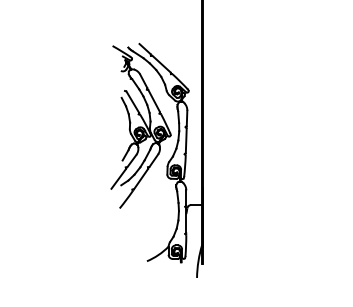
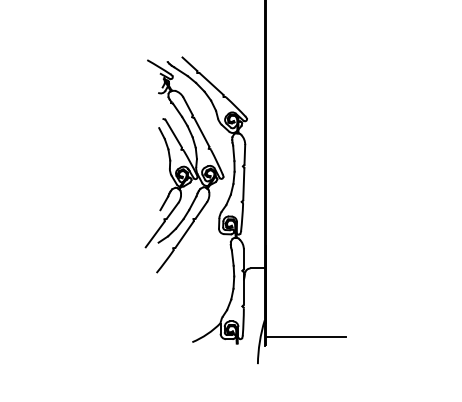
line: (234, 256) -> (306, 336), added

